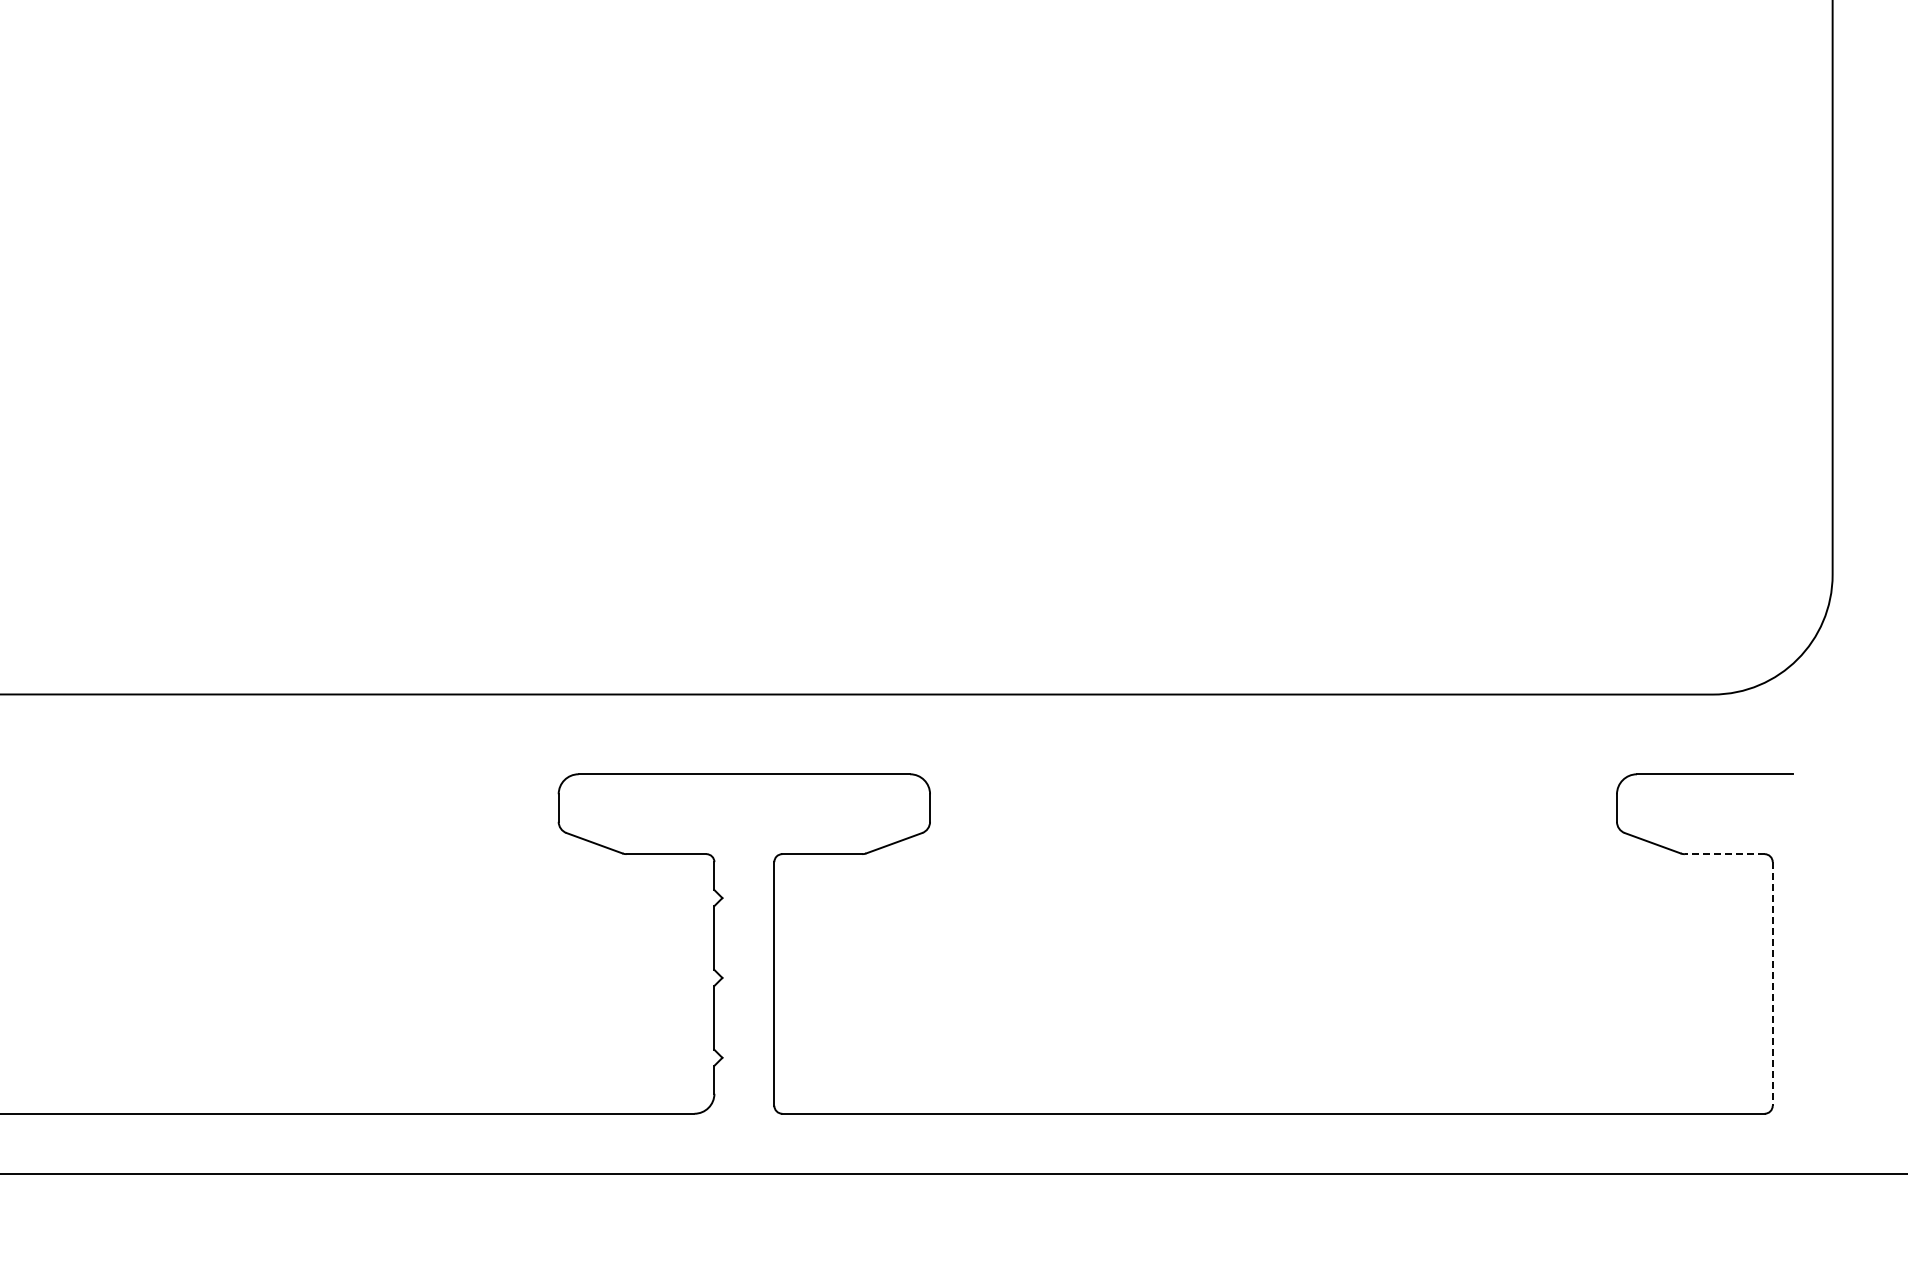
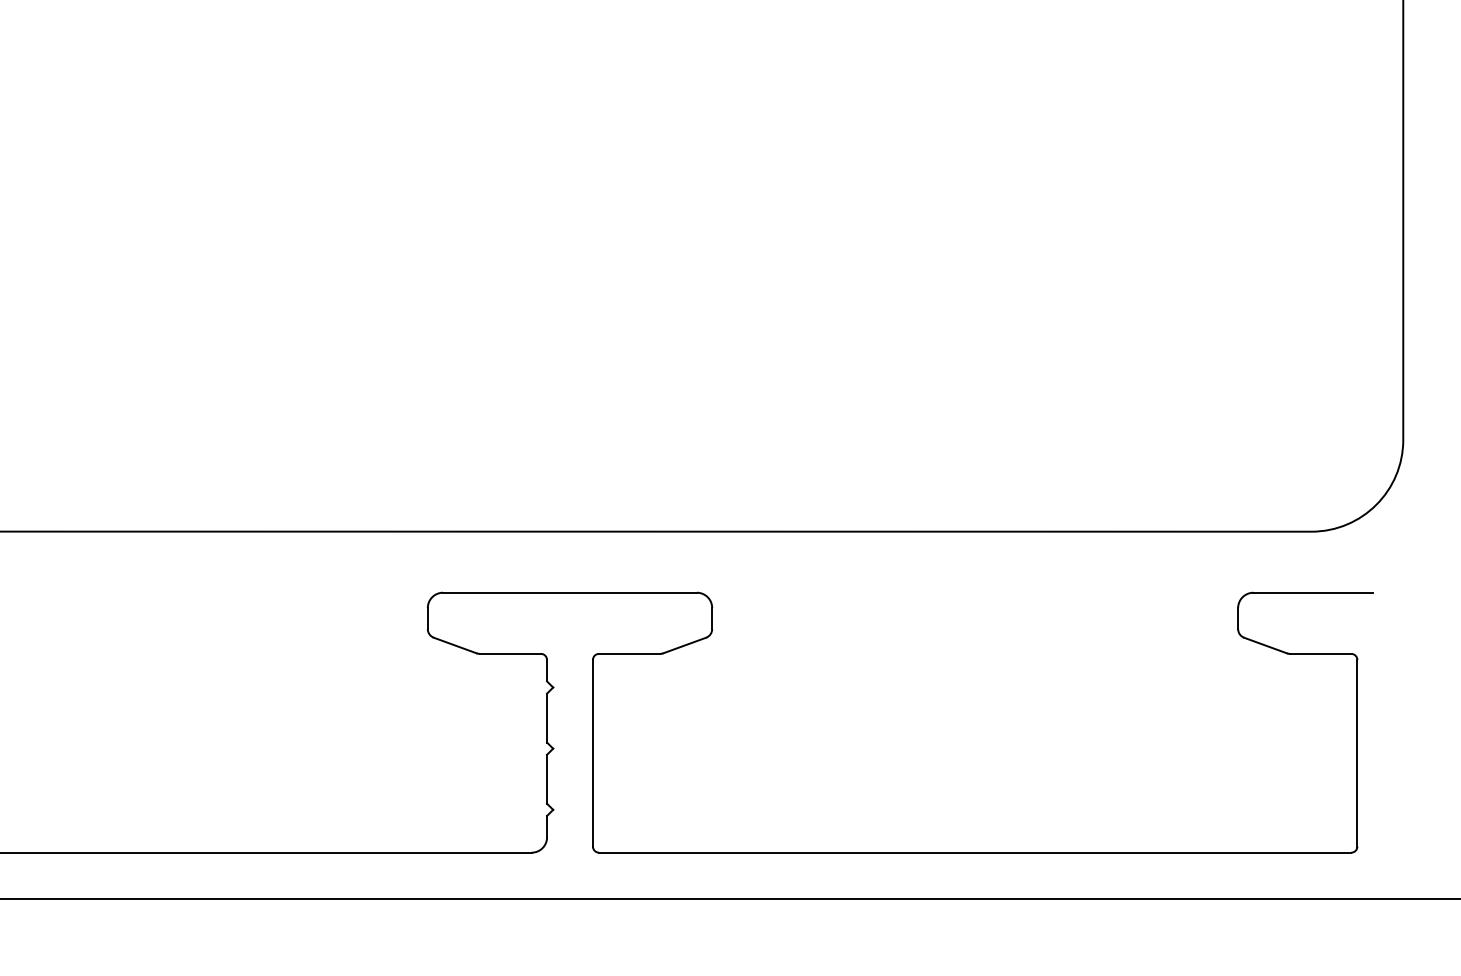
line: (1724, 854) -> (1320, 654), dashed -> solid
line: (1772, 983) -> (1357, 752), dashed -> solid

